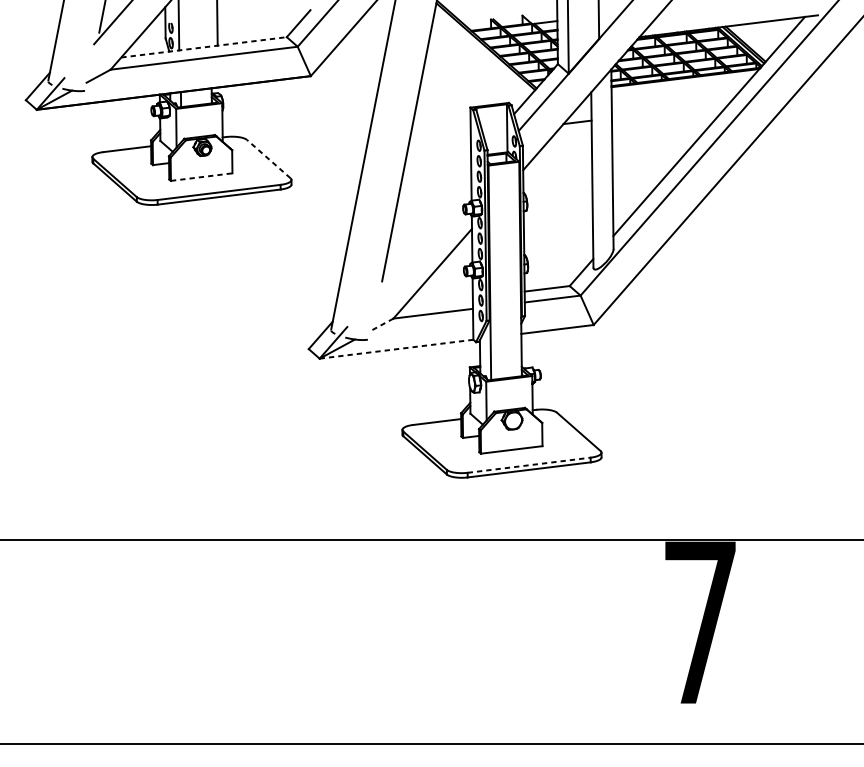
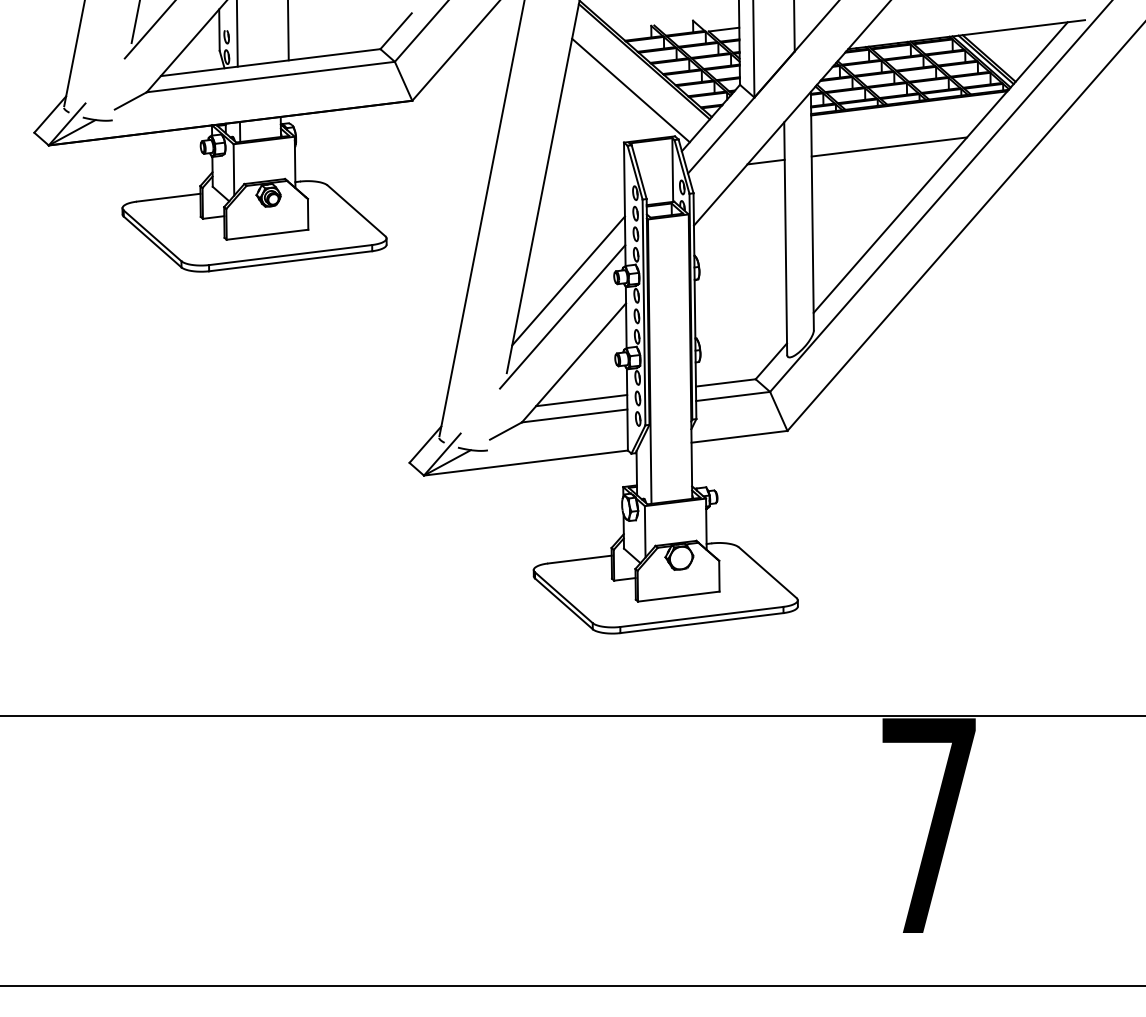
line: (203, 47) -> (270, 62), dashed -> solid
line: (475, 68) -> (630, 90), added
line: (670, 110) -> (889, 146), added
line: (268, 158) -> (356, 210), dashed -> solid
line: (202, 176) -> (268, 234), dashed -> solid
line: (428, 211) -> (568, 280), added
line: (424, 238) -> (562, 316), added
line: (438, 302) -> (581, 400), added
line: (381, 325) -> (505, 431), dashed -> solid
line: (396, 349) -> (525, 463), dashed -> solid
line: (529, 464) -> (702, 616), dashed -> solid

